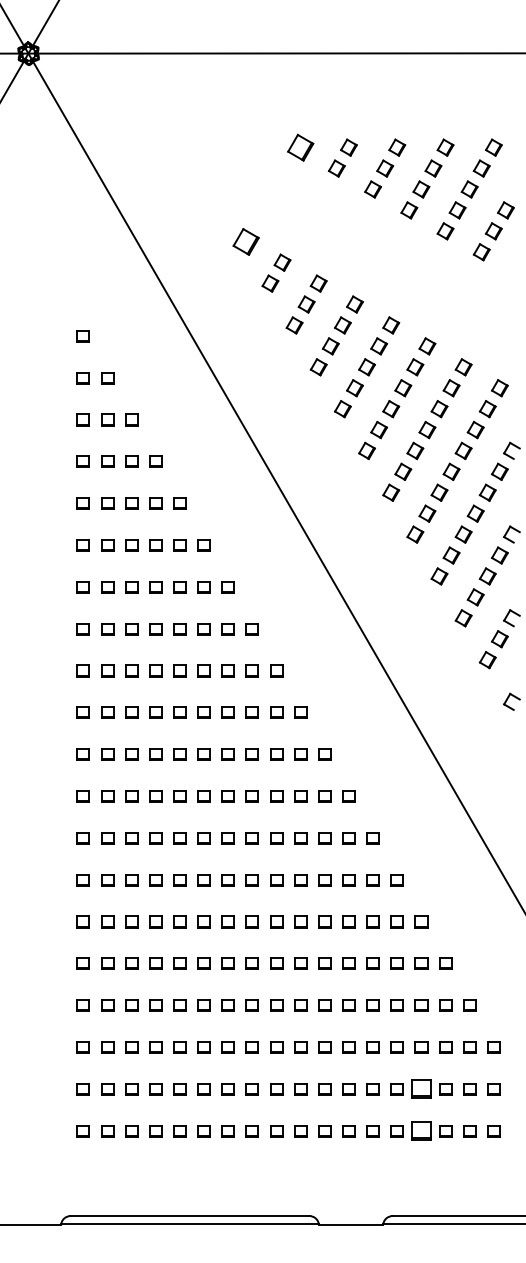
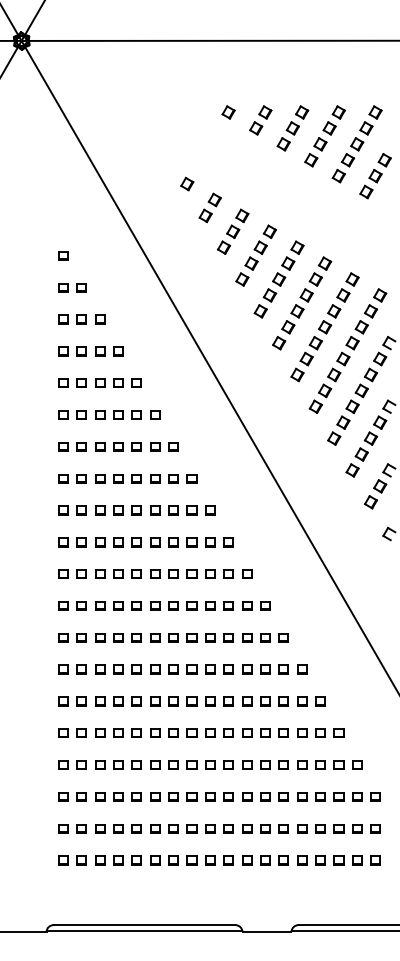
part: (300, 147) -> (228, 112), size x0.62
part: (246, 241) -> (187, 183), size x0.62
part: (421, 1089) -> (320, 828), size x0.62
part: (421, 1131) -> (320, 860), size x0.62

